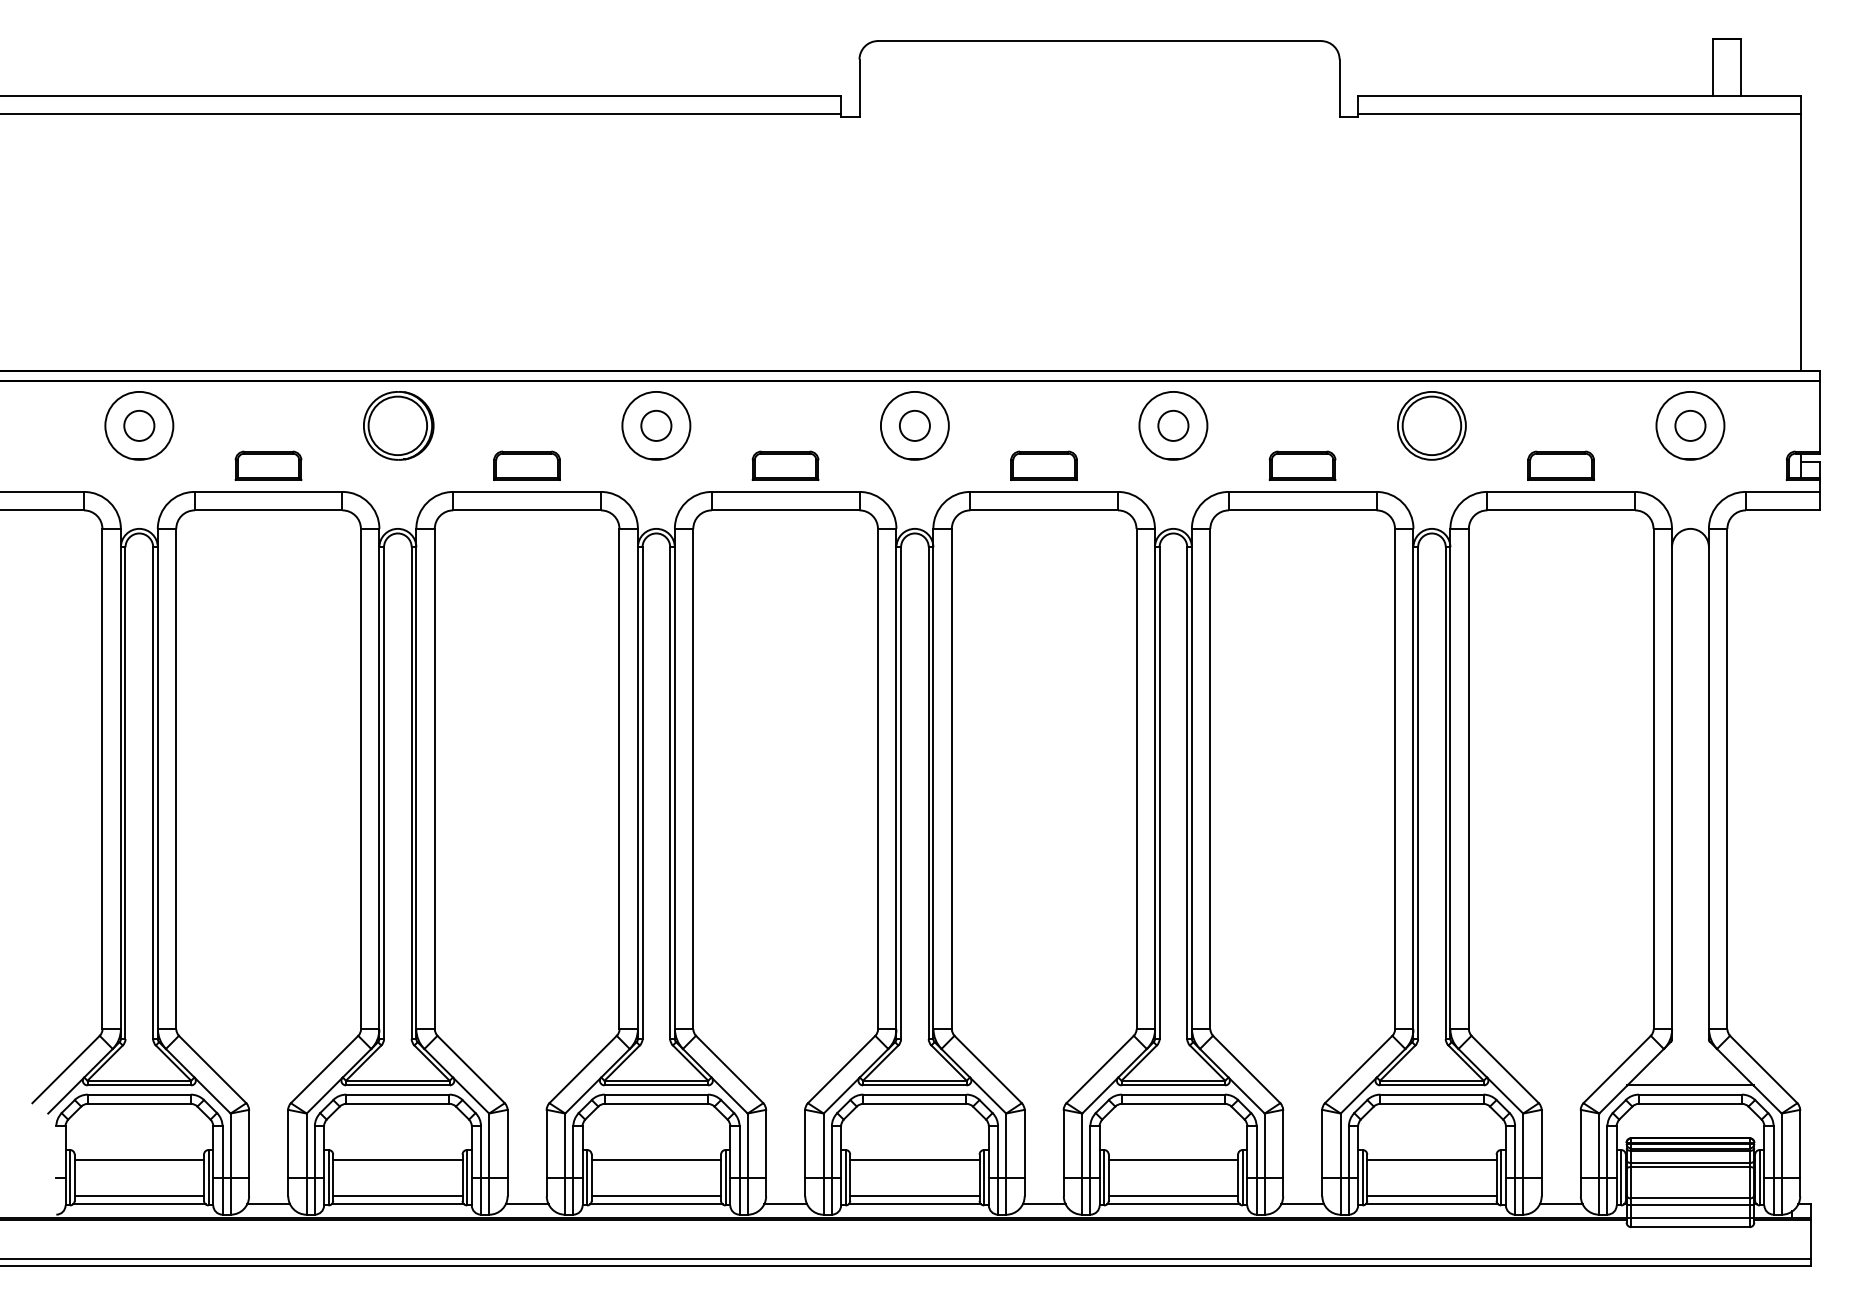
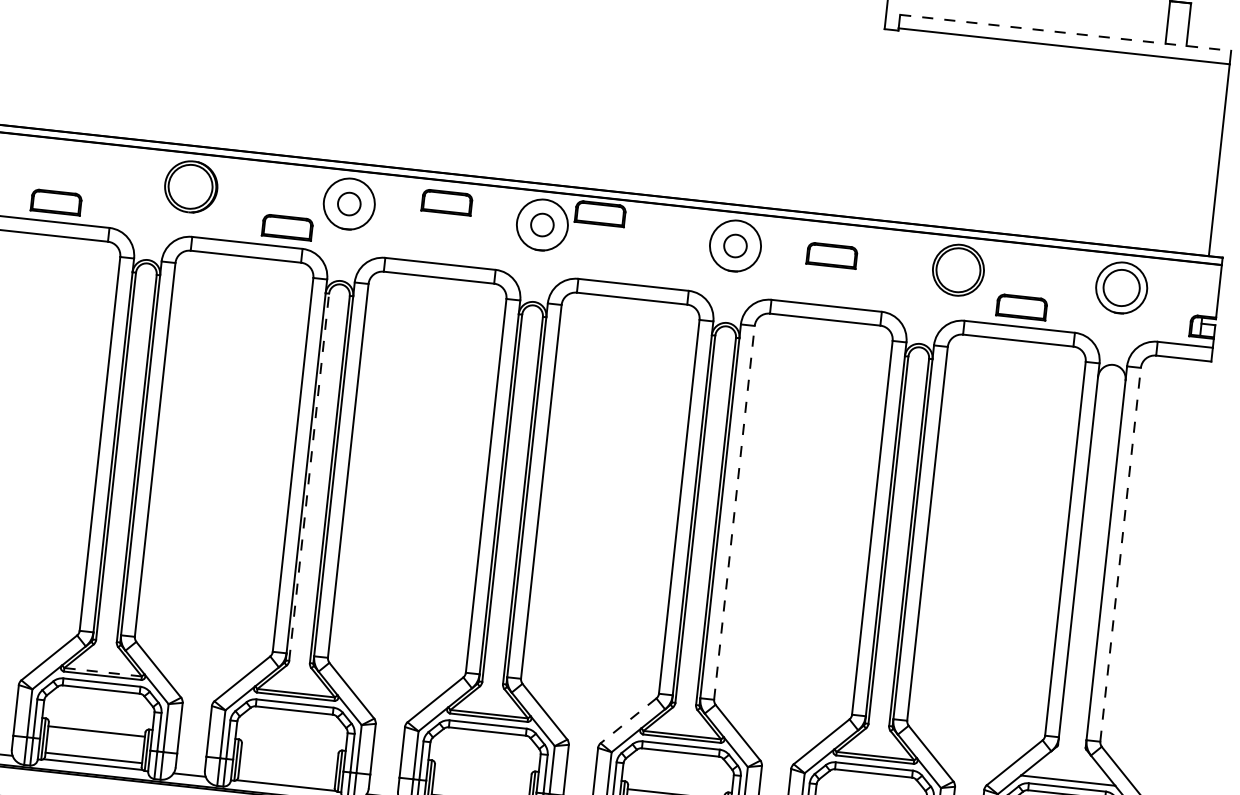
line: (1579, 96) -> (1065, 32), solid -> dashed
part: (398, 425) -> (191, 186), moved
part: (1431, 425) -> (958, 269), moved
circle: (1690, 425) -> (1121, 287), size x1.6
part: (526, 465) -> (287, 227), moved
part: (785, 465) -> (447, 202), moved
part: (1043, 465) -> (600, 213), moved
part: (1302, 465) -> (832, 255), moved
line: (1210, 778) -> (734, 512), solid -> dashed
line: (1727, 778) -> (1120, 554), solid -> dashed
line: (642, 793) -> (309, 477), solid -> dashed
line: (1100, 1069) -> (628, 720), solid -> dashed
line: (397, 1080) -> (102, 672), solid -> dashed
line: (656, 1160) -> (289, 752), removed
line: (914, 1160) -> (482, 773), removed
line: (656, 1195) -> (286, 778), removed

